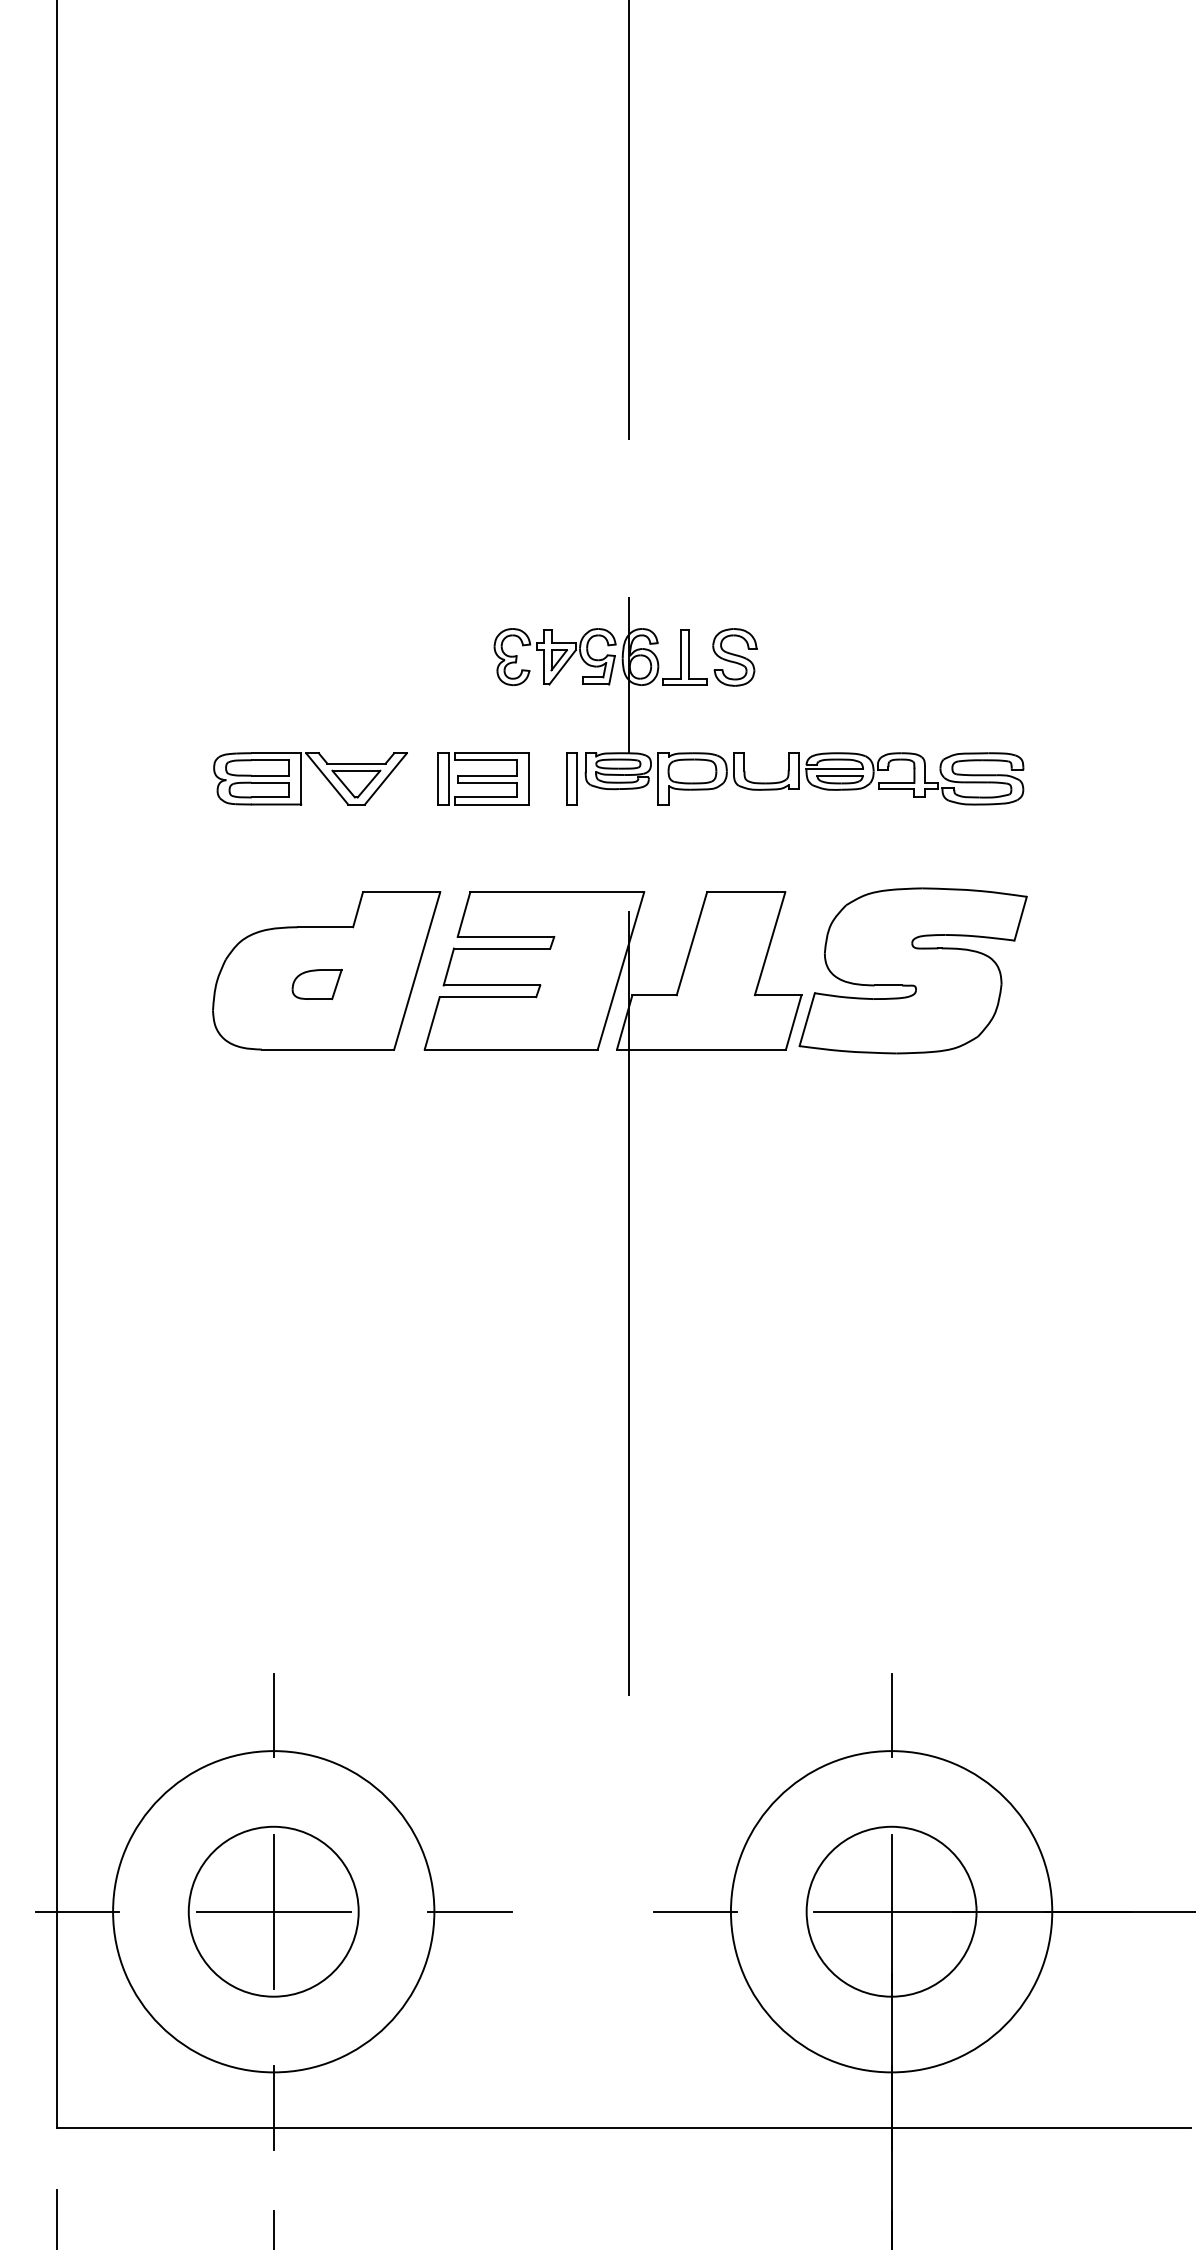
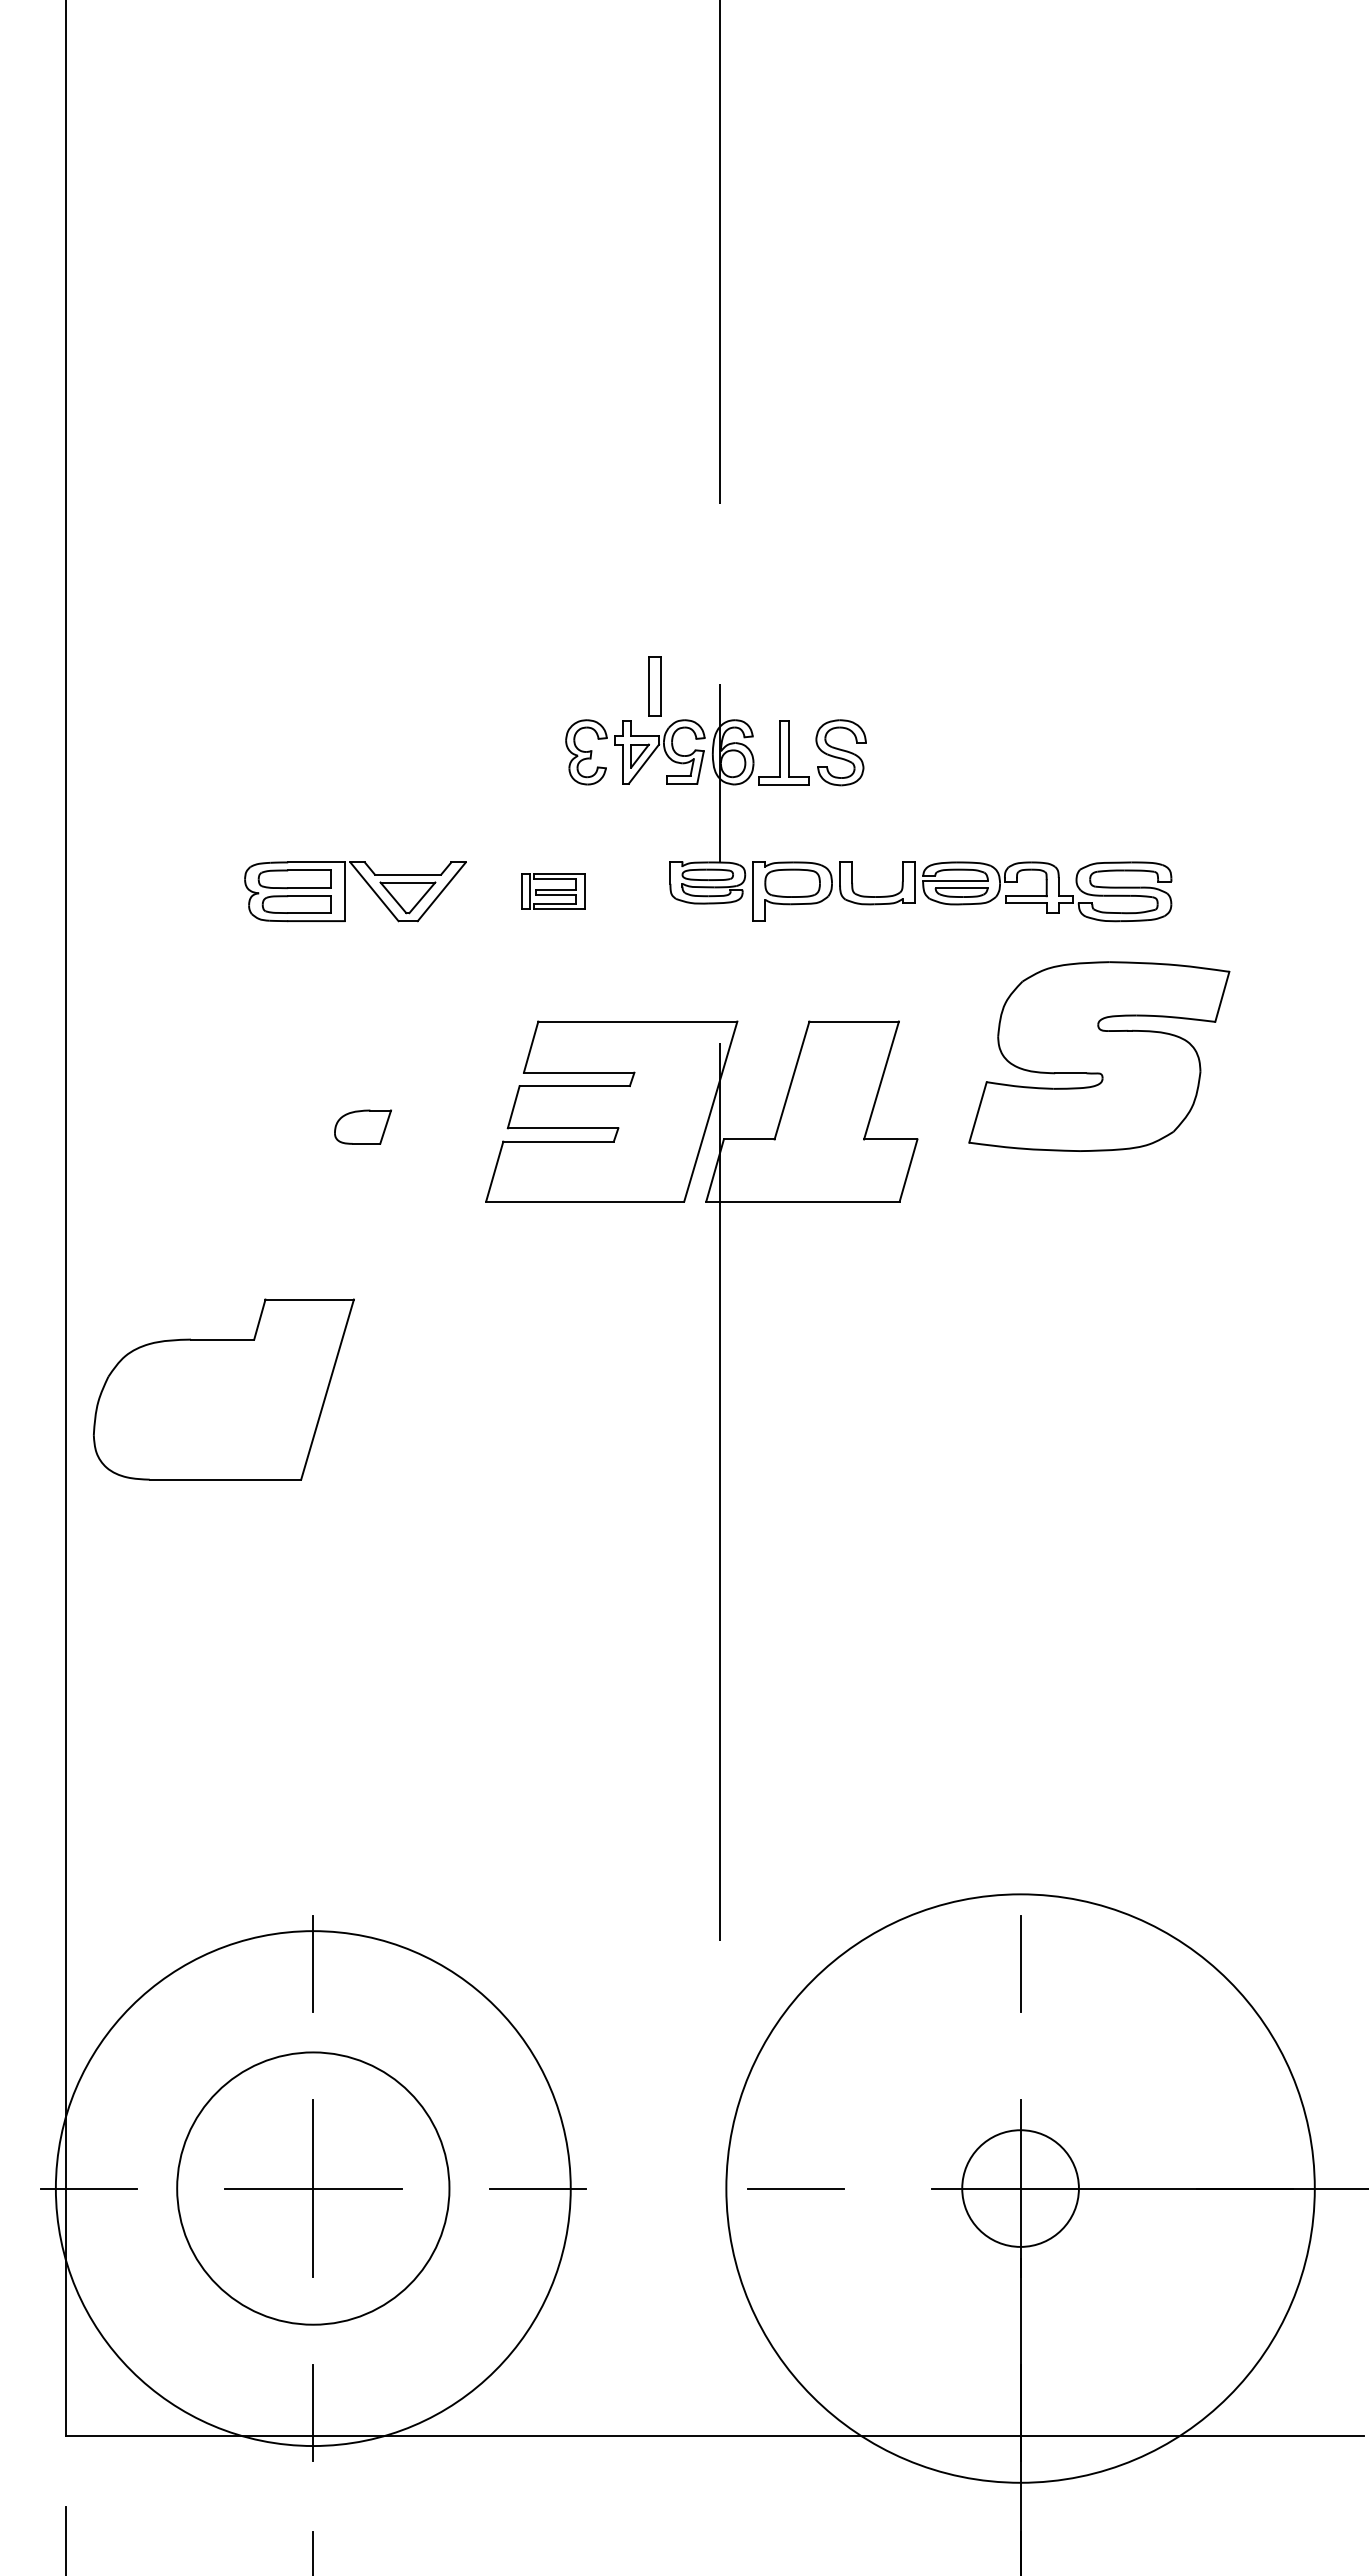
part: (483, 778) -> (553, 891), size x0.6
part: (571, 778) -> (654, 686), moved
part: (326, 970) -> (223, 1389), moved
part: (913, 970) -> (1099, 1056), moved
circle: (273, 1911) -> (313, 2188), size x1.4
circle: (273, 1911) -> (313, 2188), size x1.4
circle: (891, 1911) -> (1020, 2188), size x0.6
circle: (891, 1911) -> (1020, 2188), size x1.6

